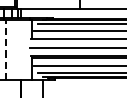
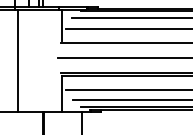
line: (6, 49) -> (18, 60), dashed -> solid

